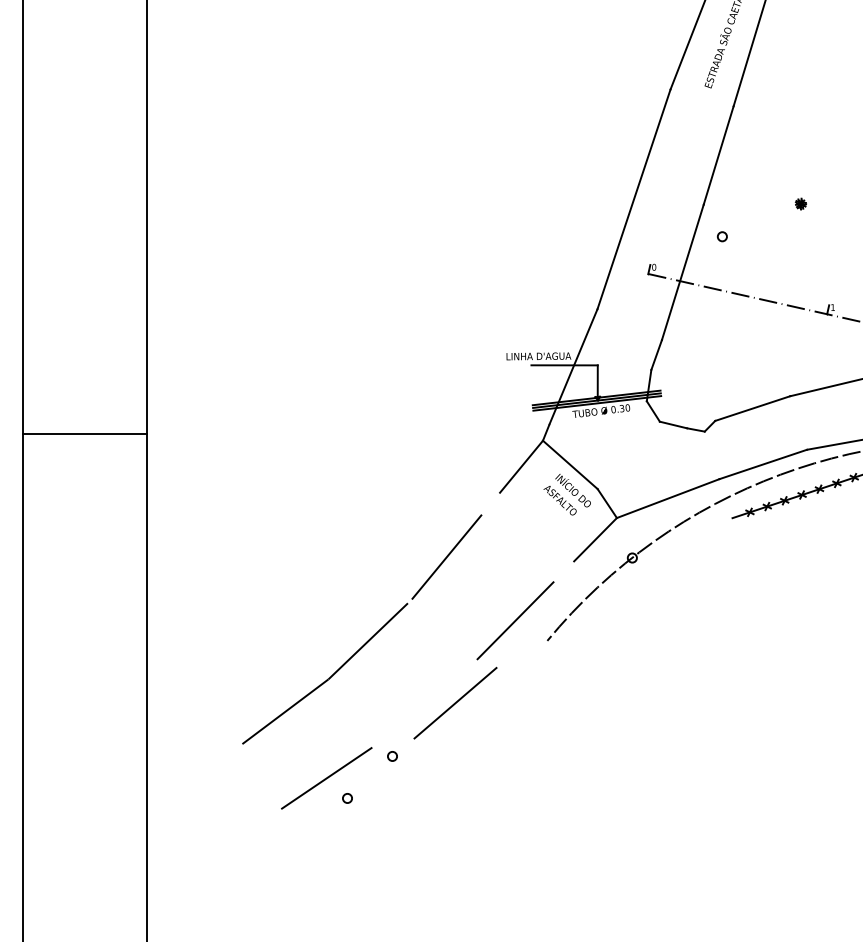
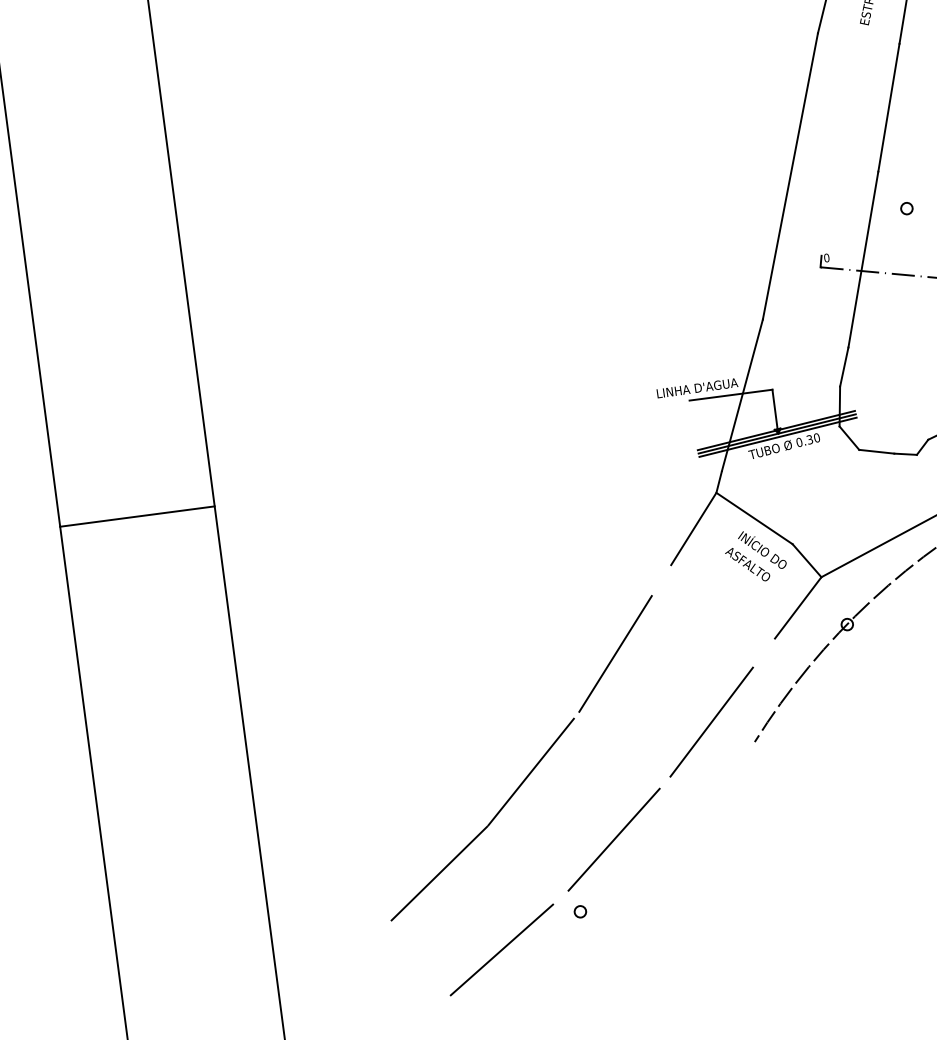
line: (84, 434) -> (137, 516), moved
line: (455, 702) -> (613, 838), moved
part: (347, 798) -> (531, 971), removed

